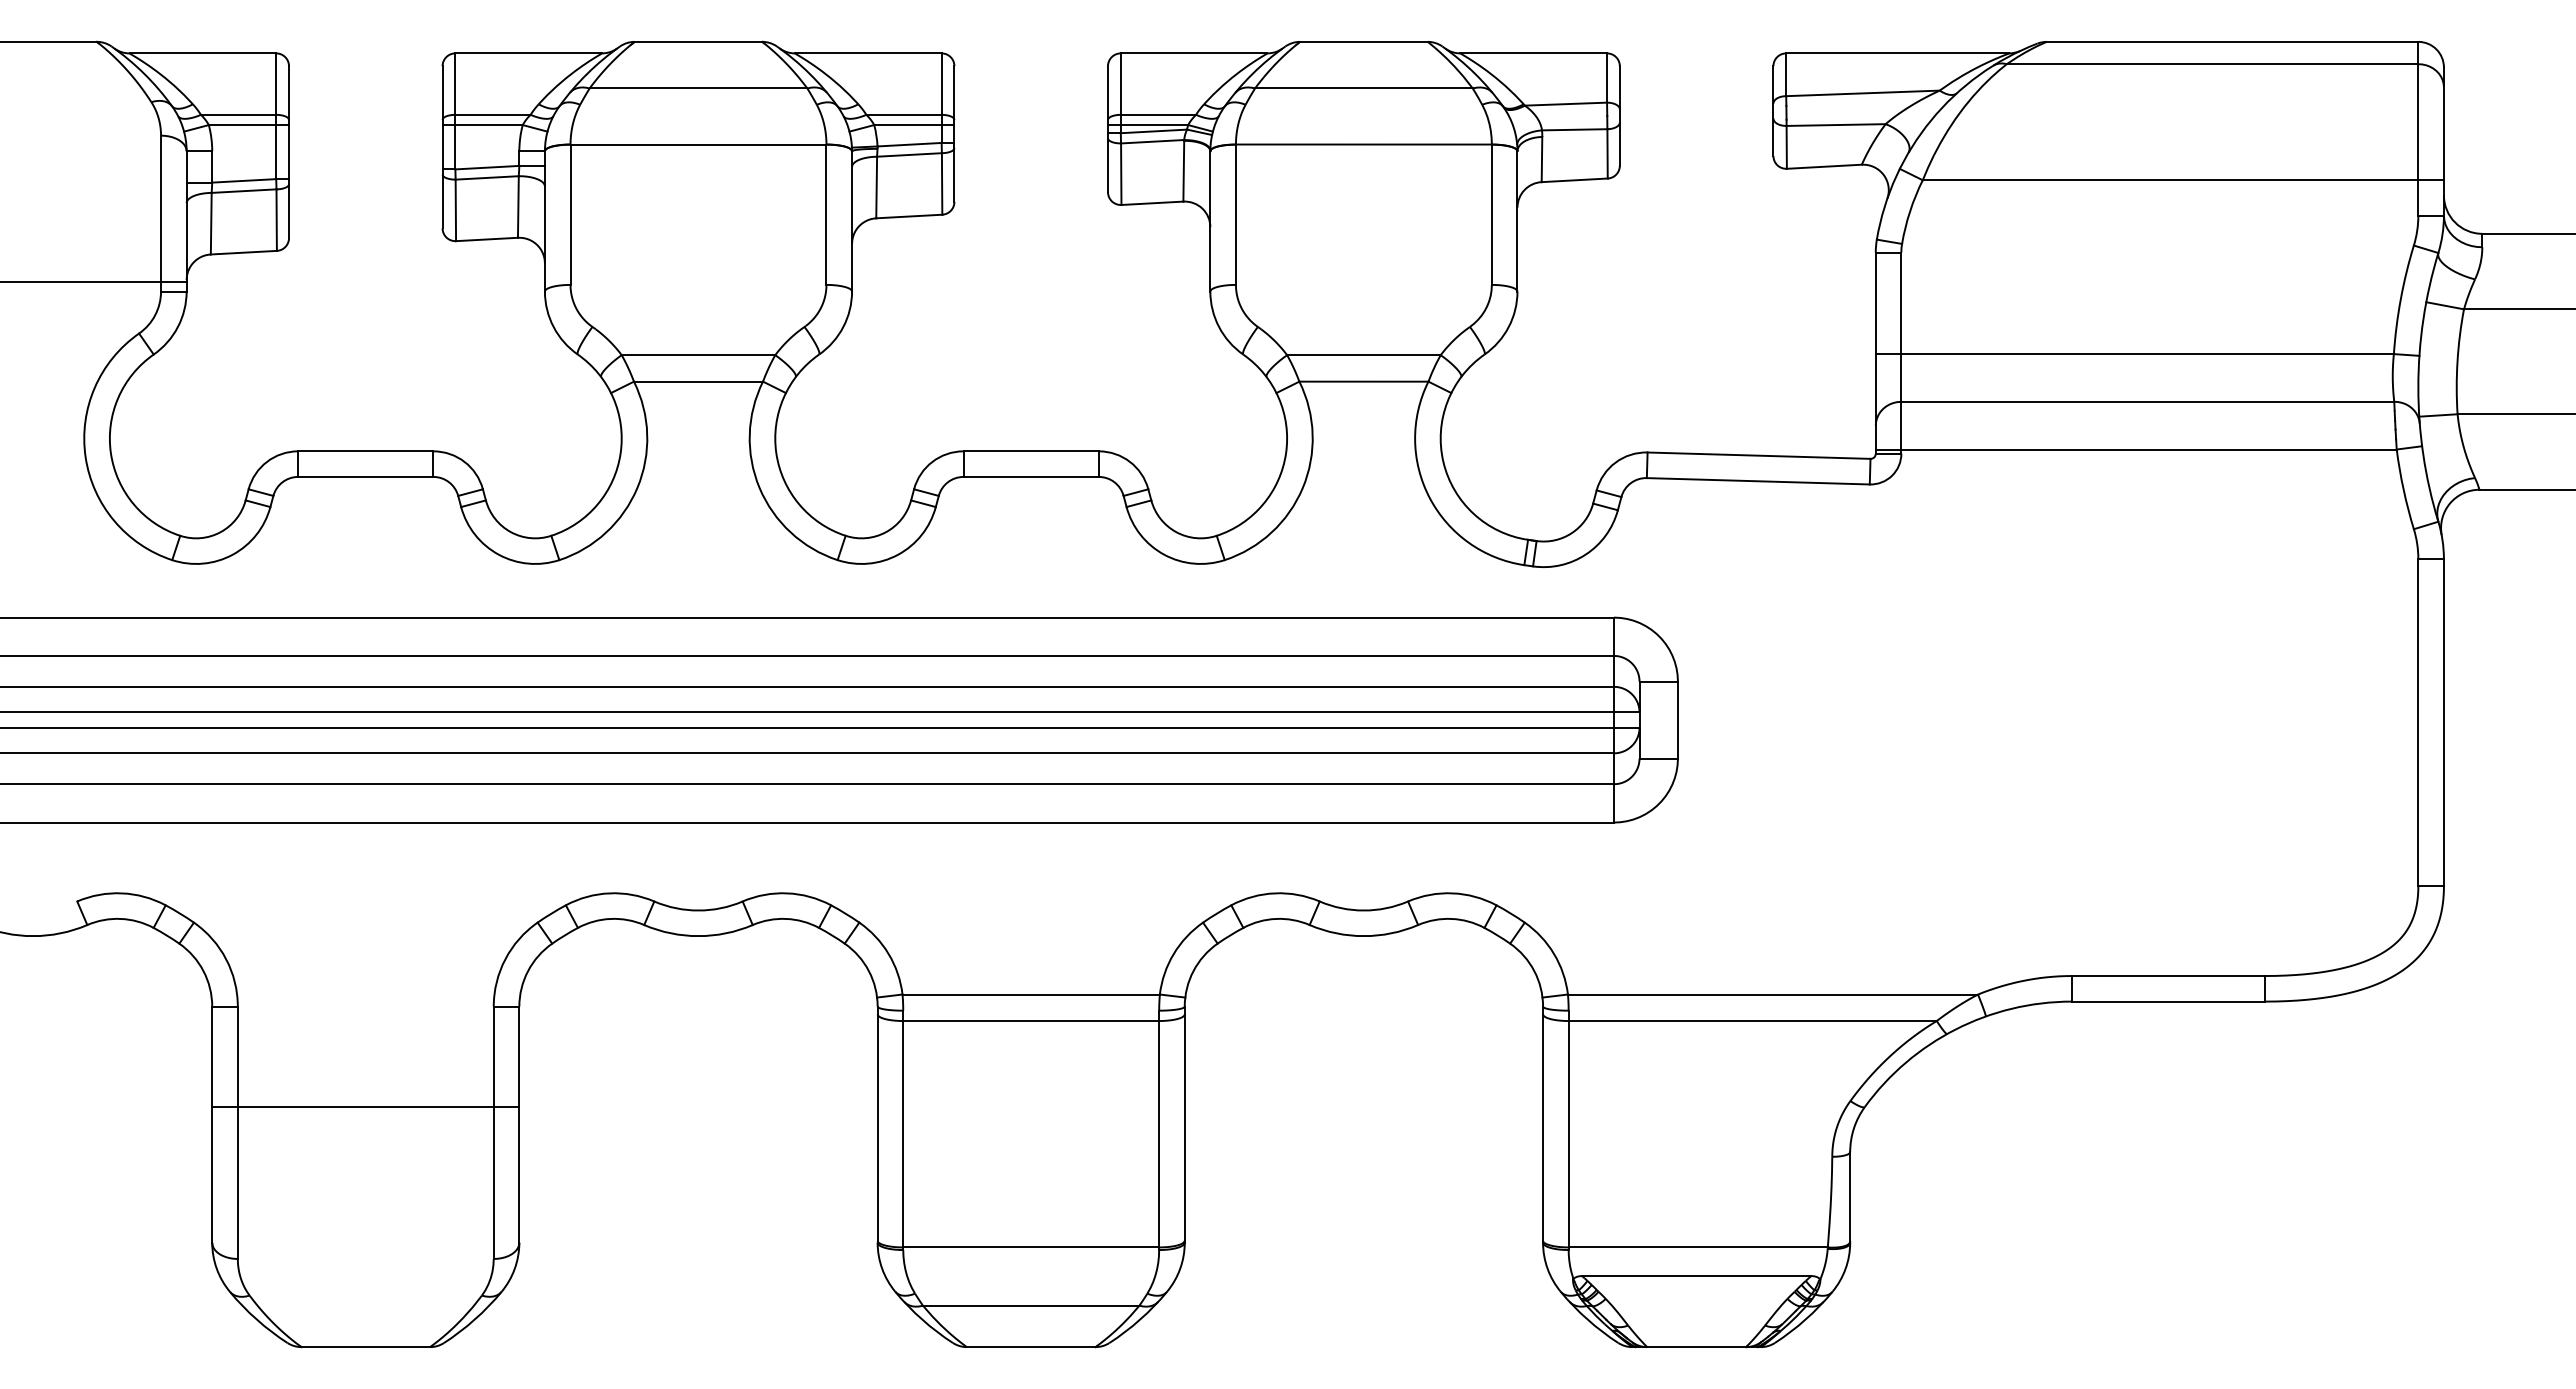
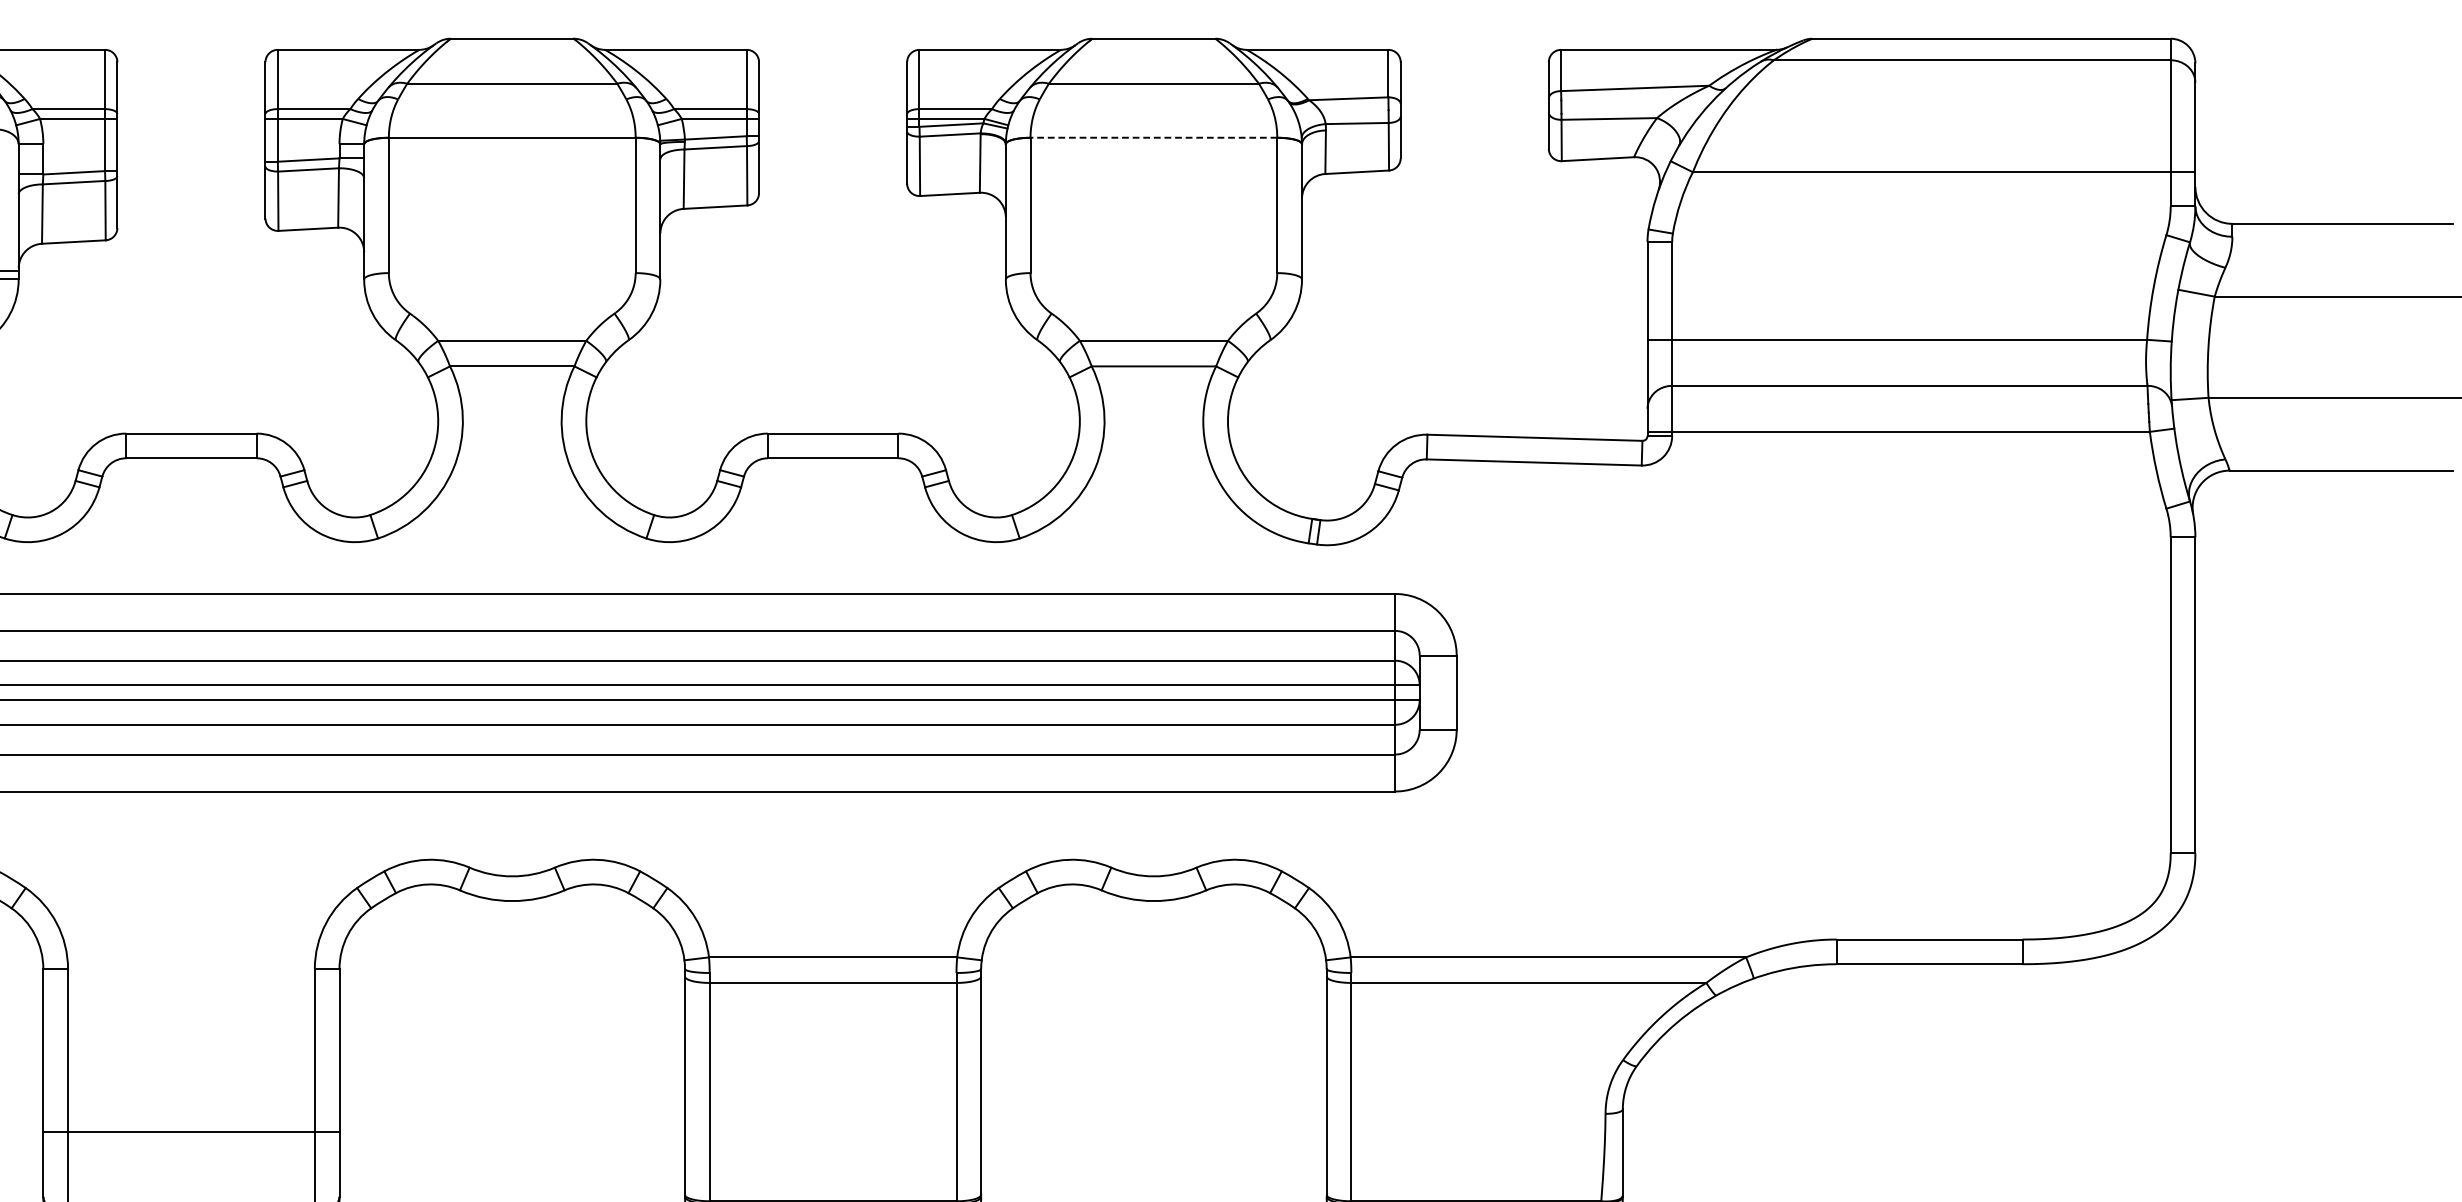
line: (1363, 144) -> (1153, 137), solid -> dashed
line: (365, 1106) -> (191, 1131), moved

